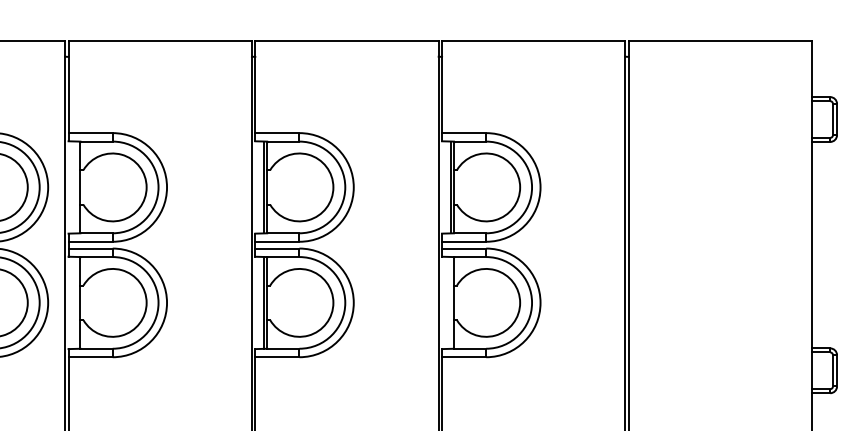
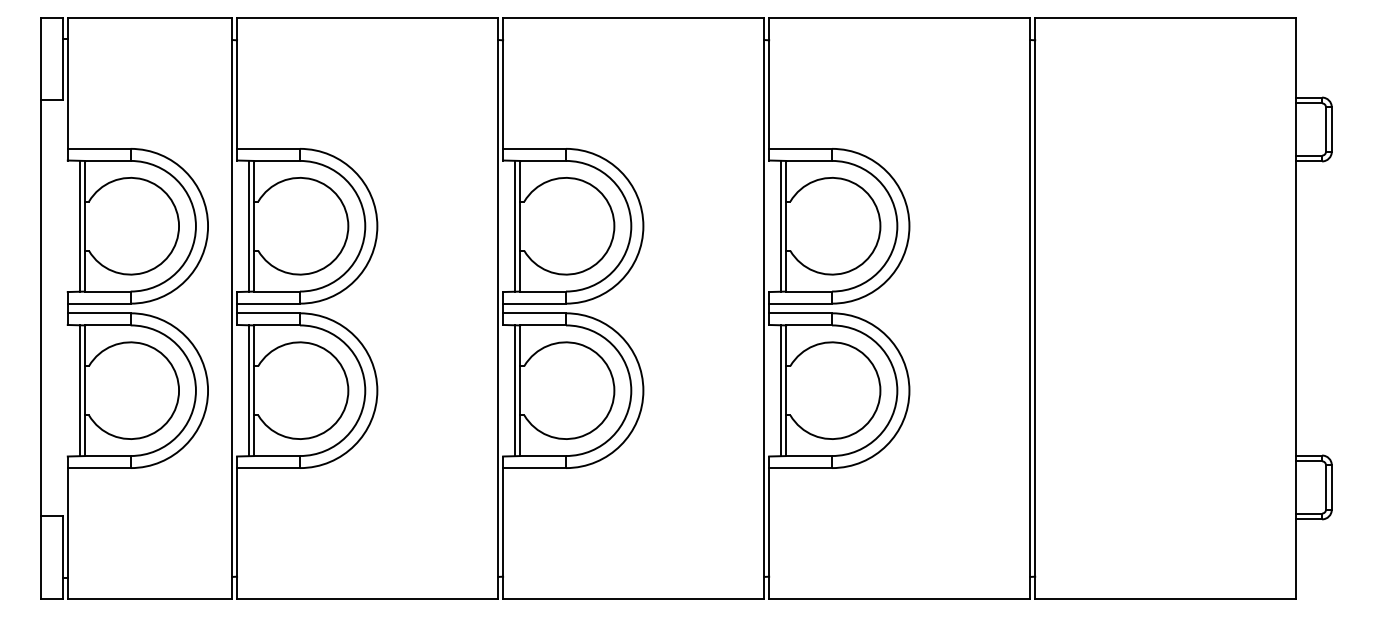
line: (77, 186) -> (249, 225), added
line: (77, 302) -> (249, 390), added
line: (450, 302) -> (781, 390), added

